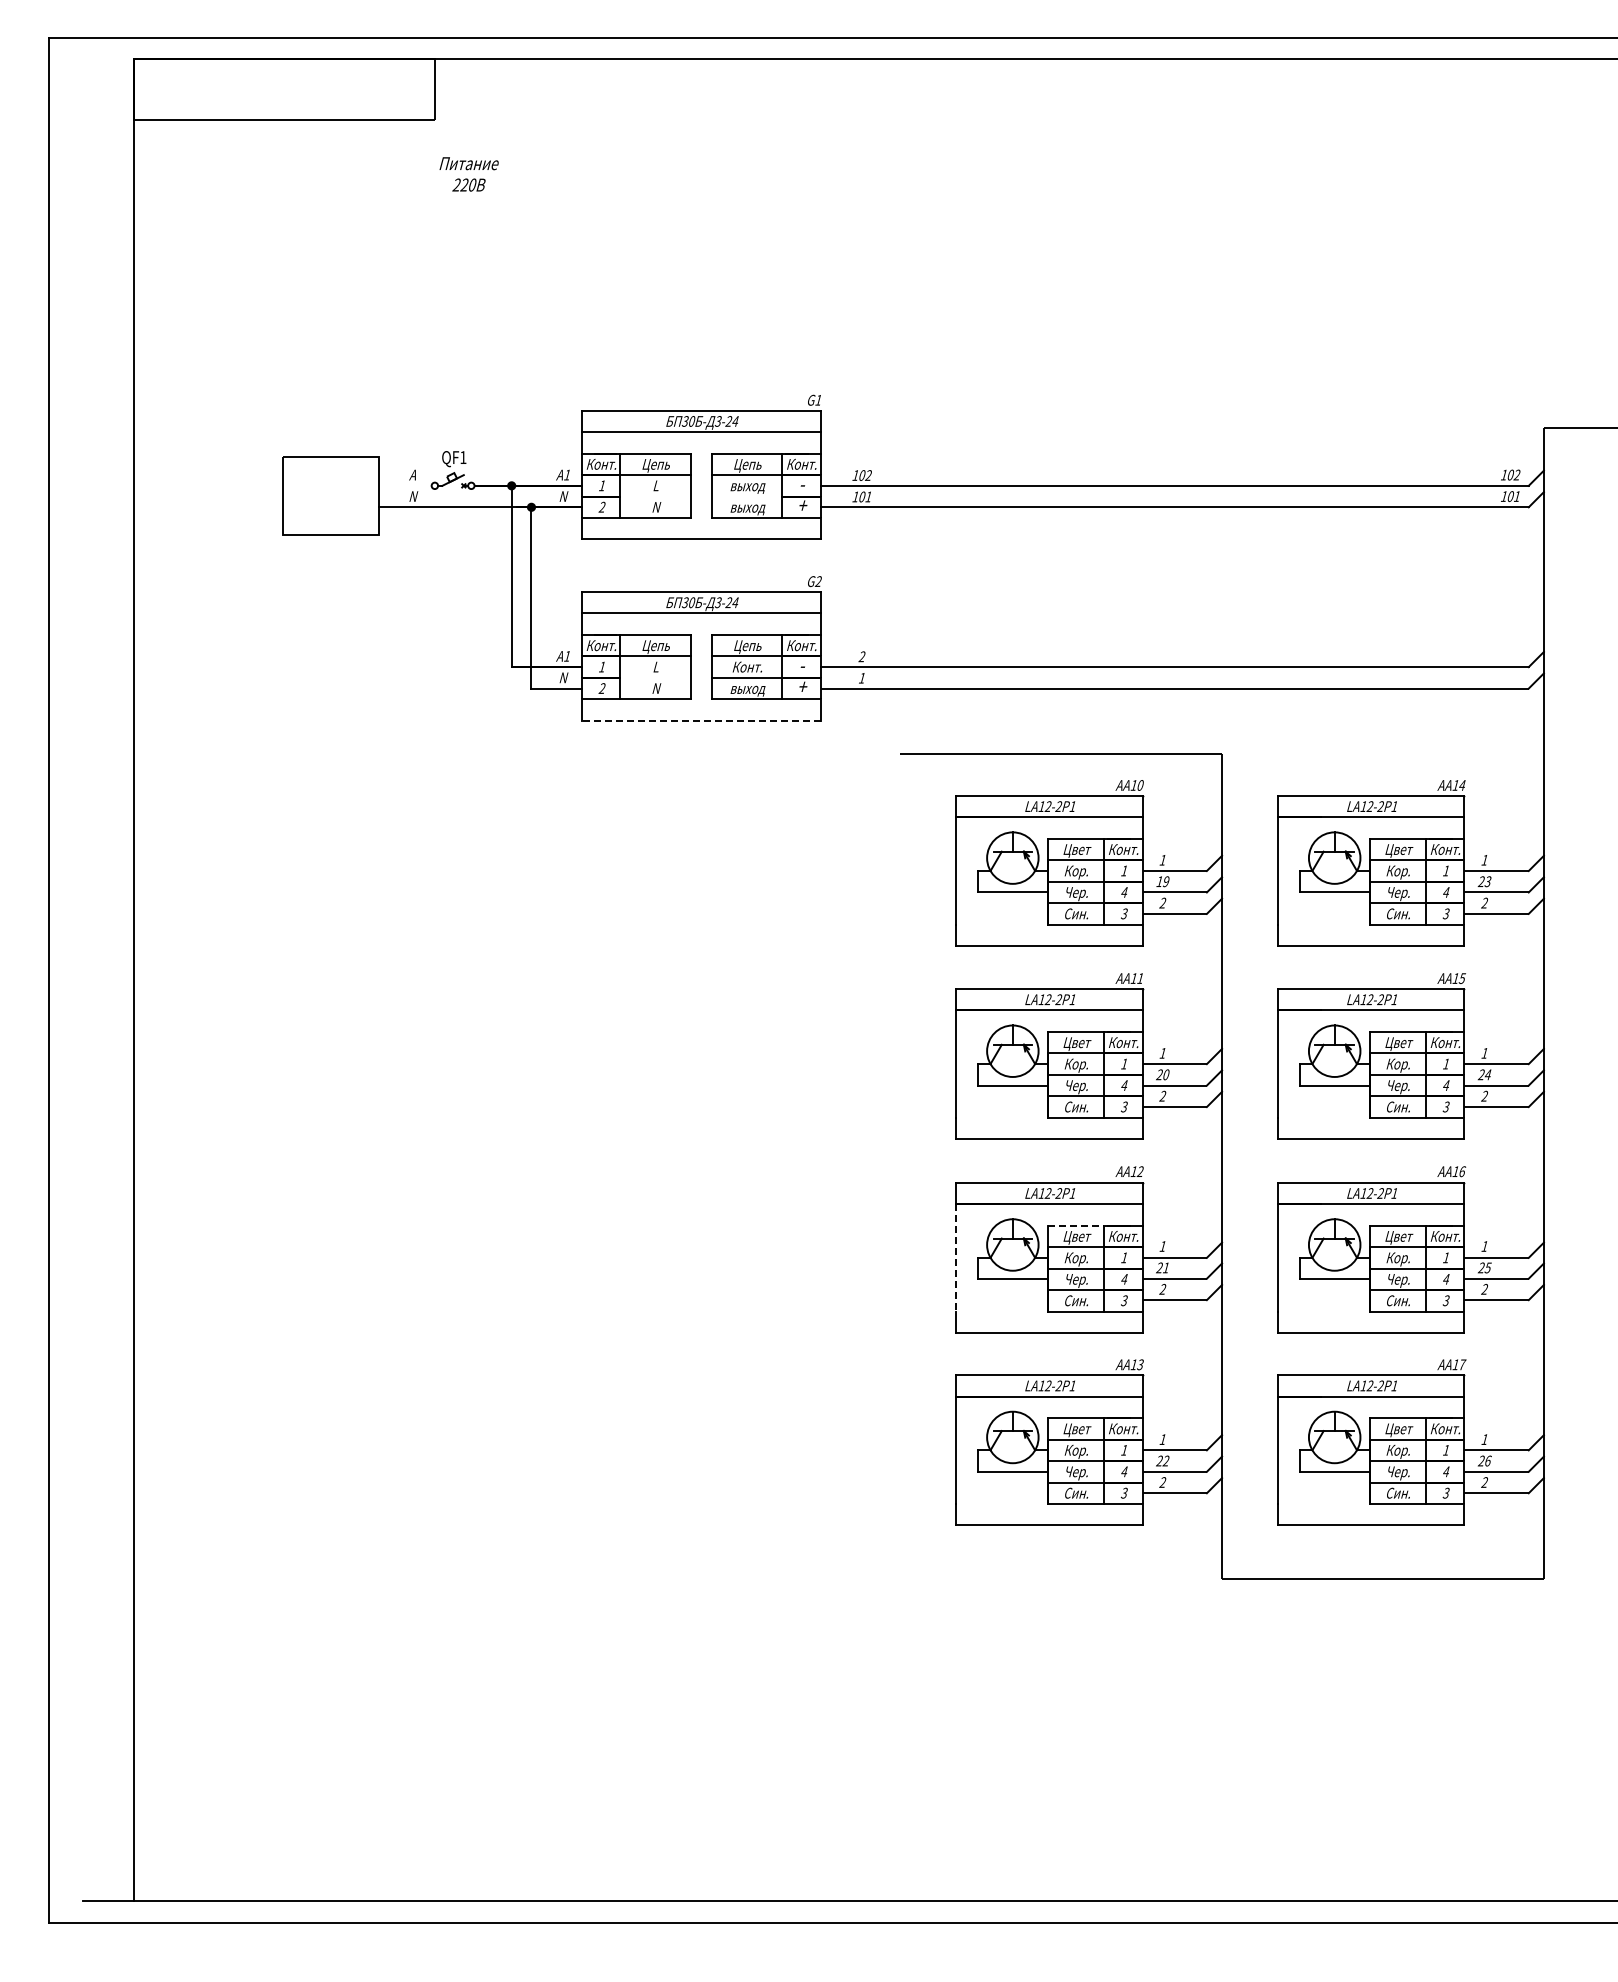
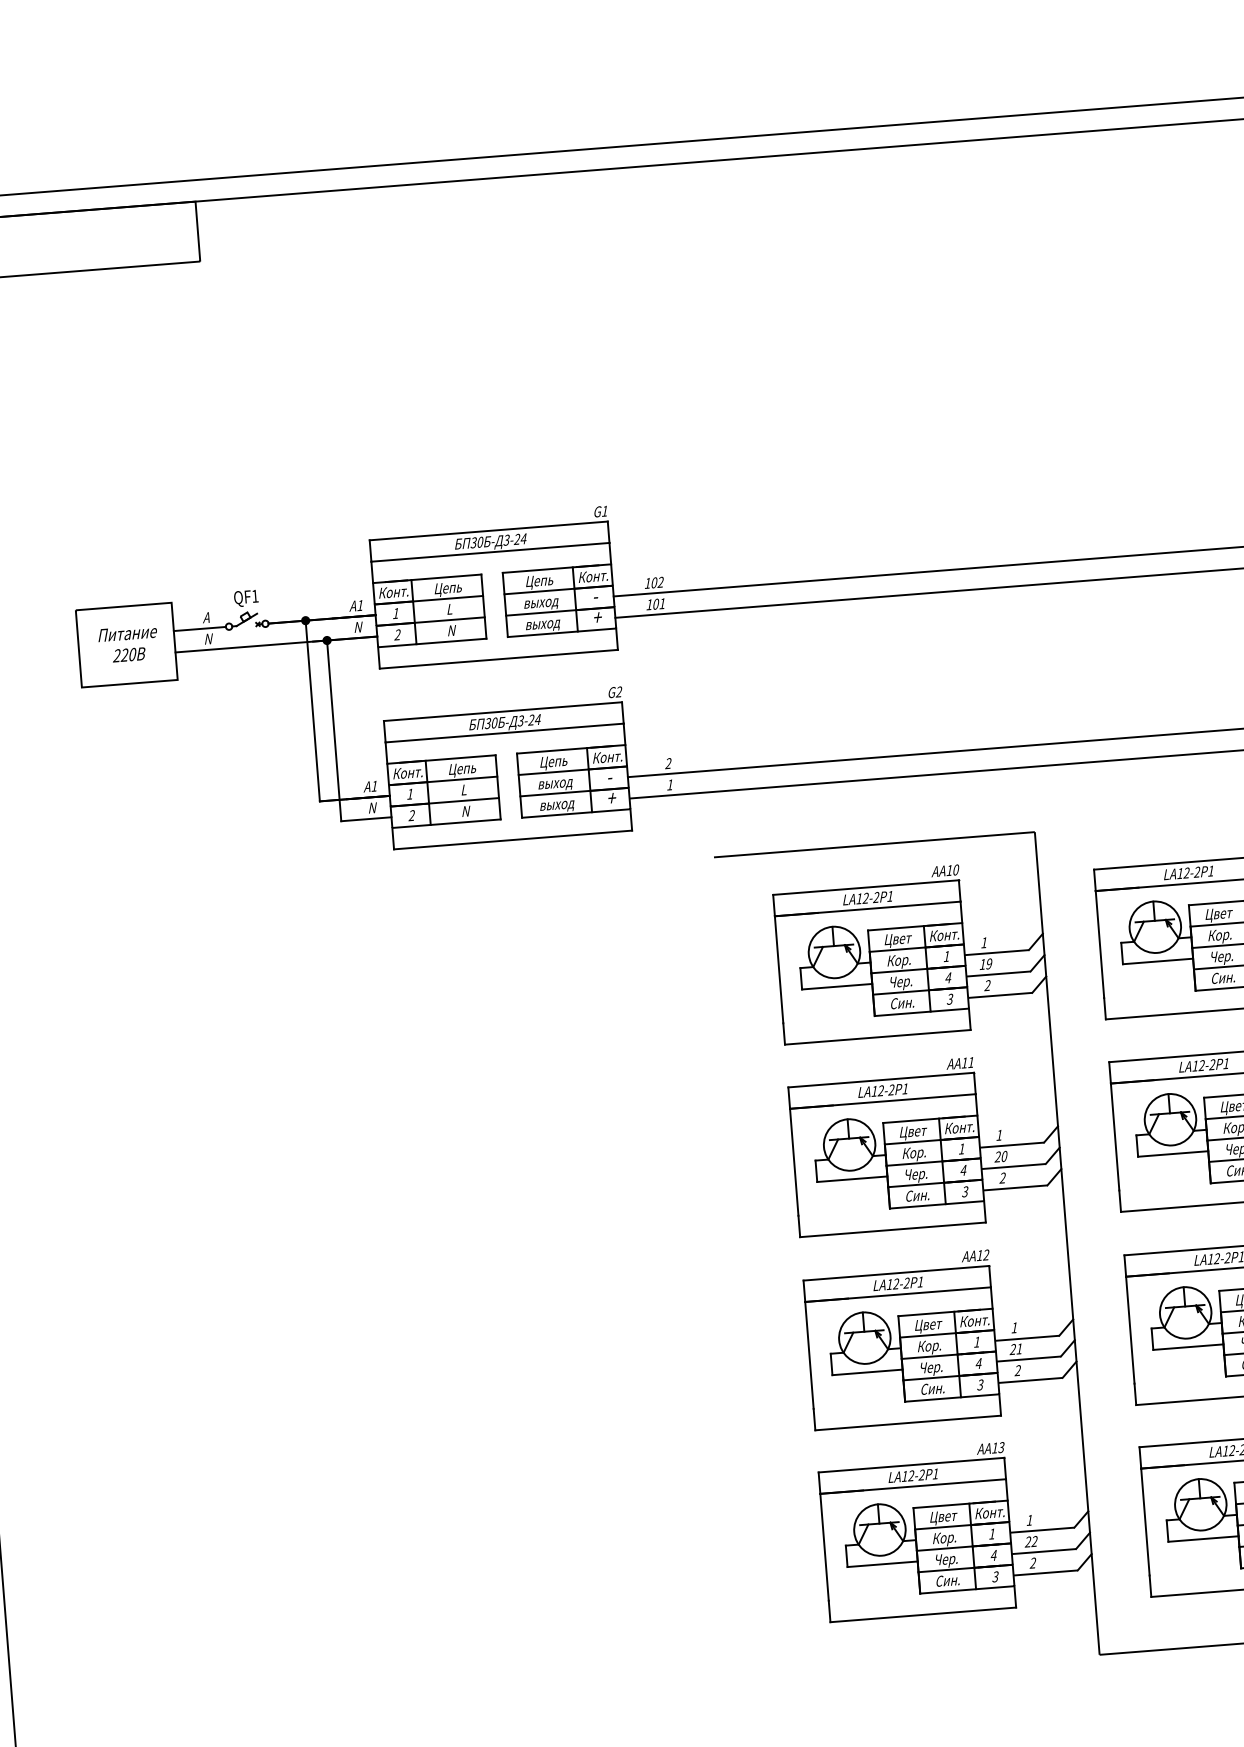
text: (468, 174) -> (127, 644), moved
line: (405, 485) -> (199, 628), added
line: (655, 496) -> (449, 620), added
line: (746, 496) -> (540, 612), added
text: (747, 668) -> (555, 784), Конт. -> выход
line: (655, 677) -> (464, 800), added
line: (700, 720) -> (512, 839), dashed -> solid
line: (1076, 1225) -> (926, 1313), dashed -> solid
line: (956, 1257) -> (809, 1355), dashed -> solid

